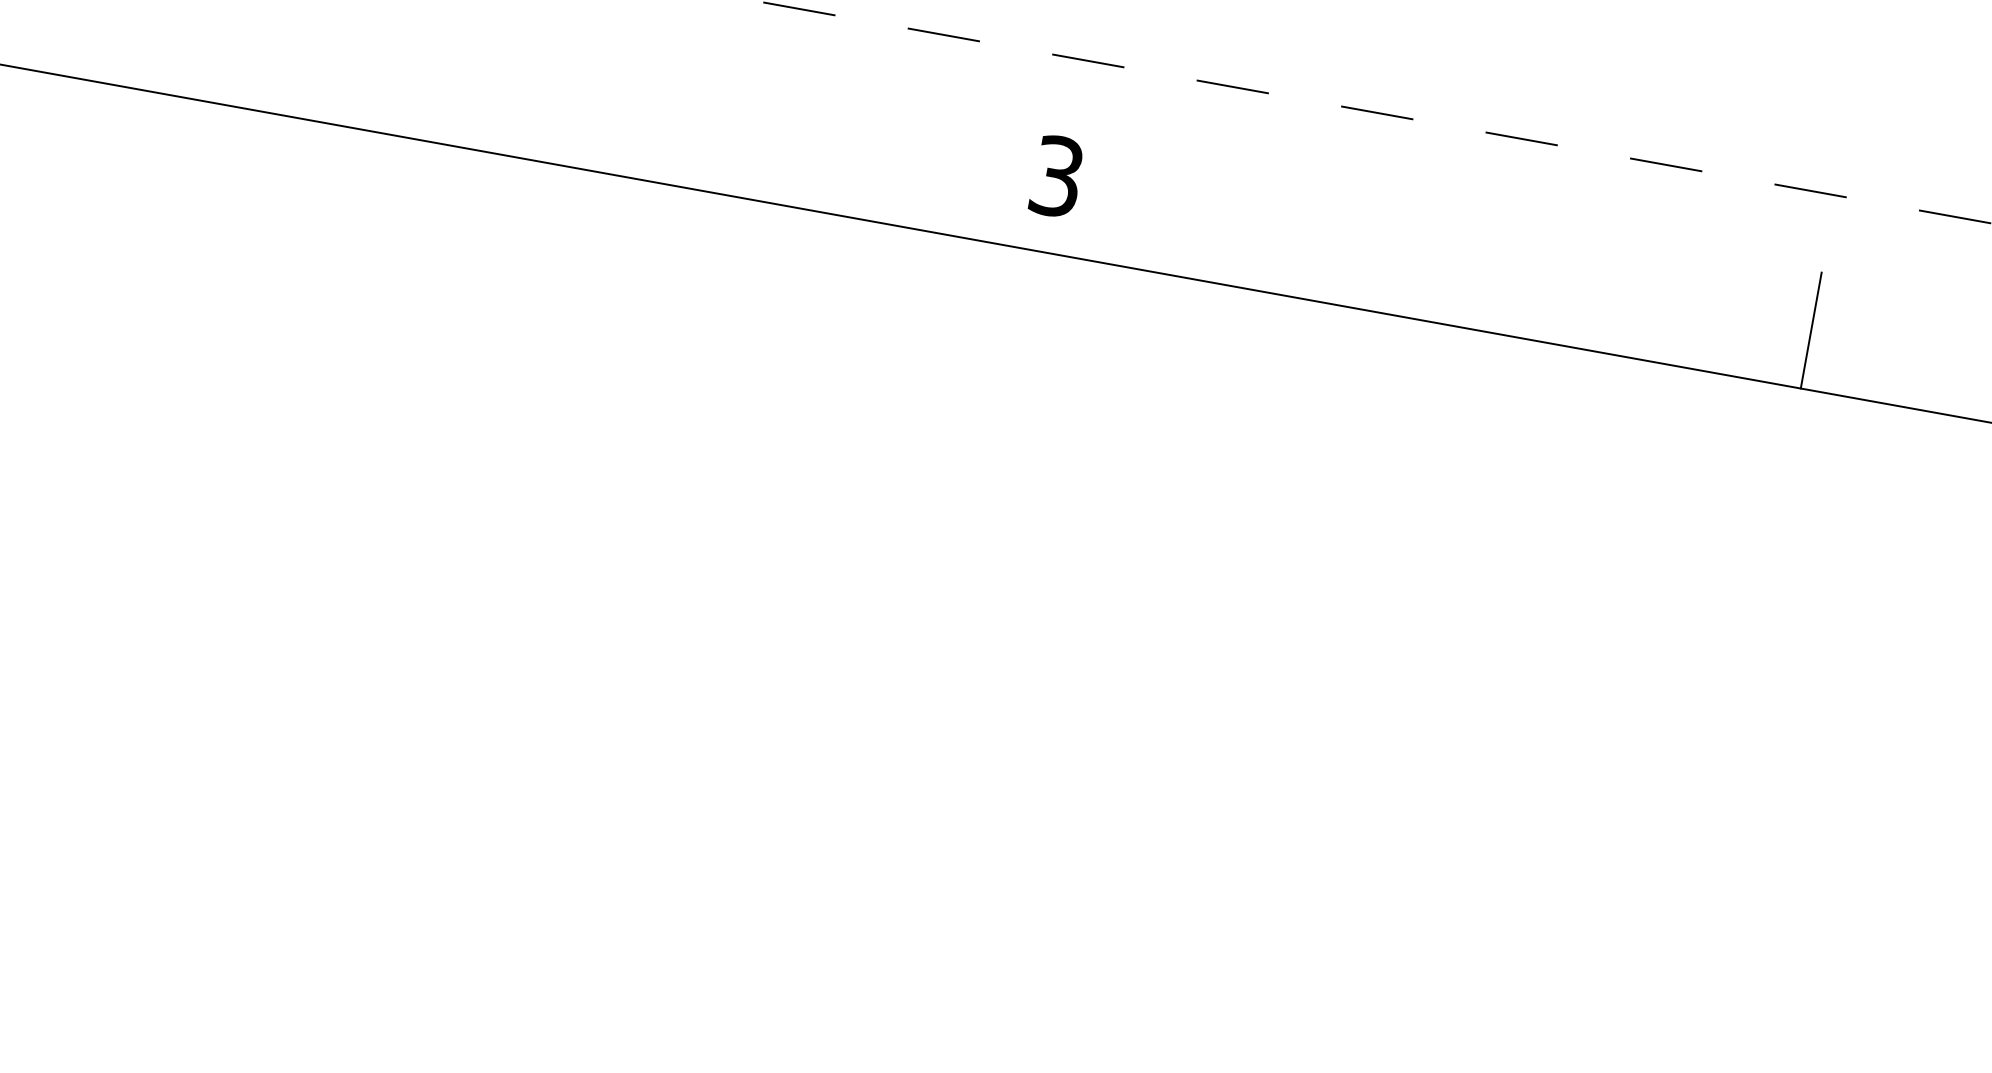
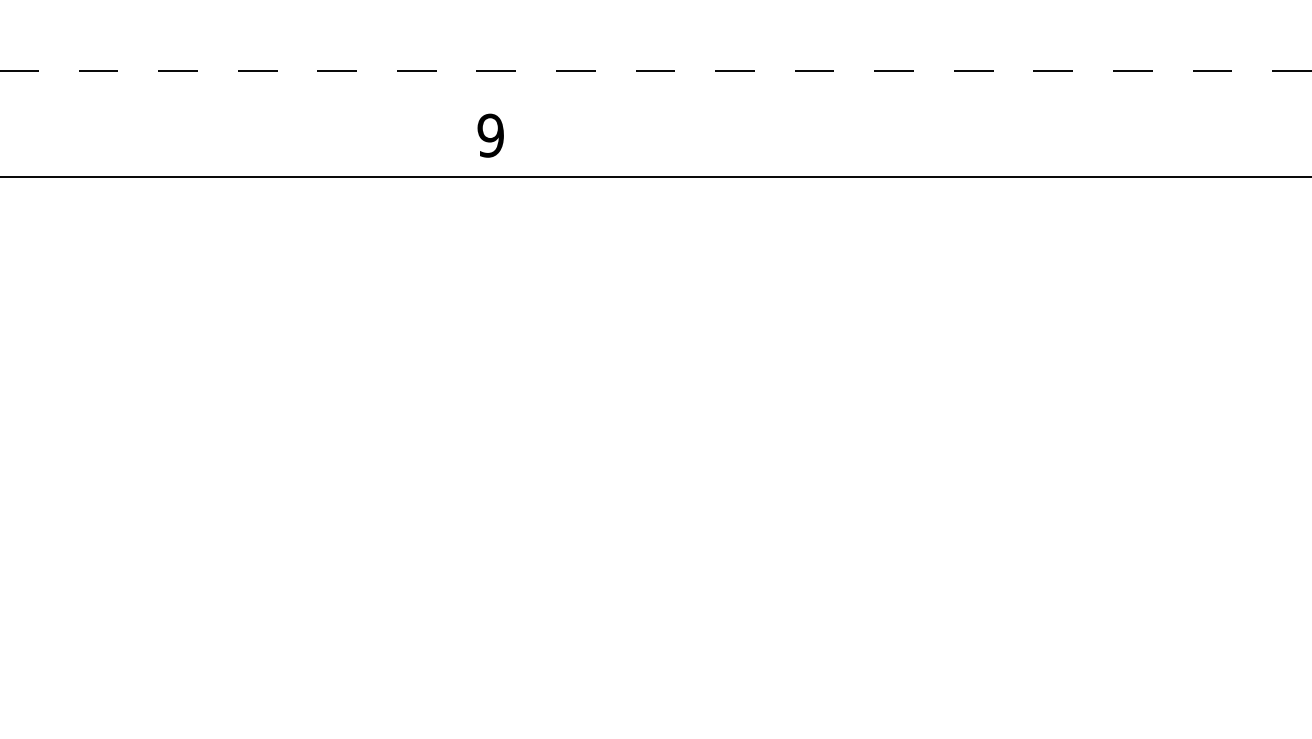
text: (1056, 176) -> (490, 135), 3 -> 9
line: (1810, 330) -> (907, 145), removed

